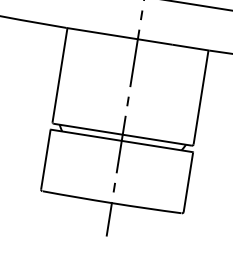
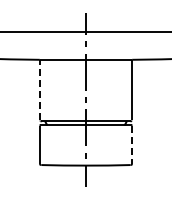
line: (60, 74) -> (40, 89), solid -> dashed
line: (189, 183) -> (132, 145), solid -> dashed

